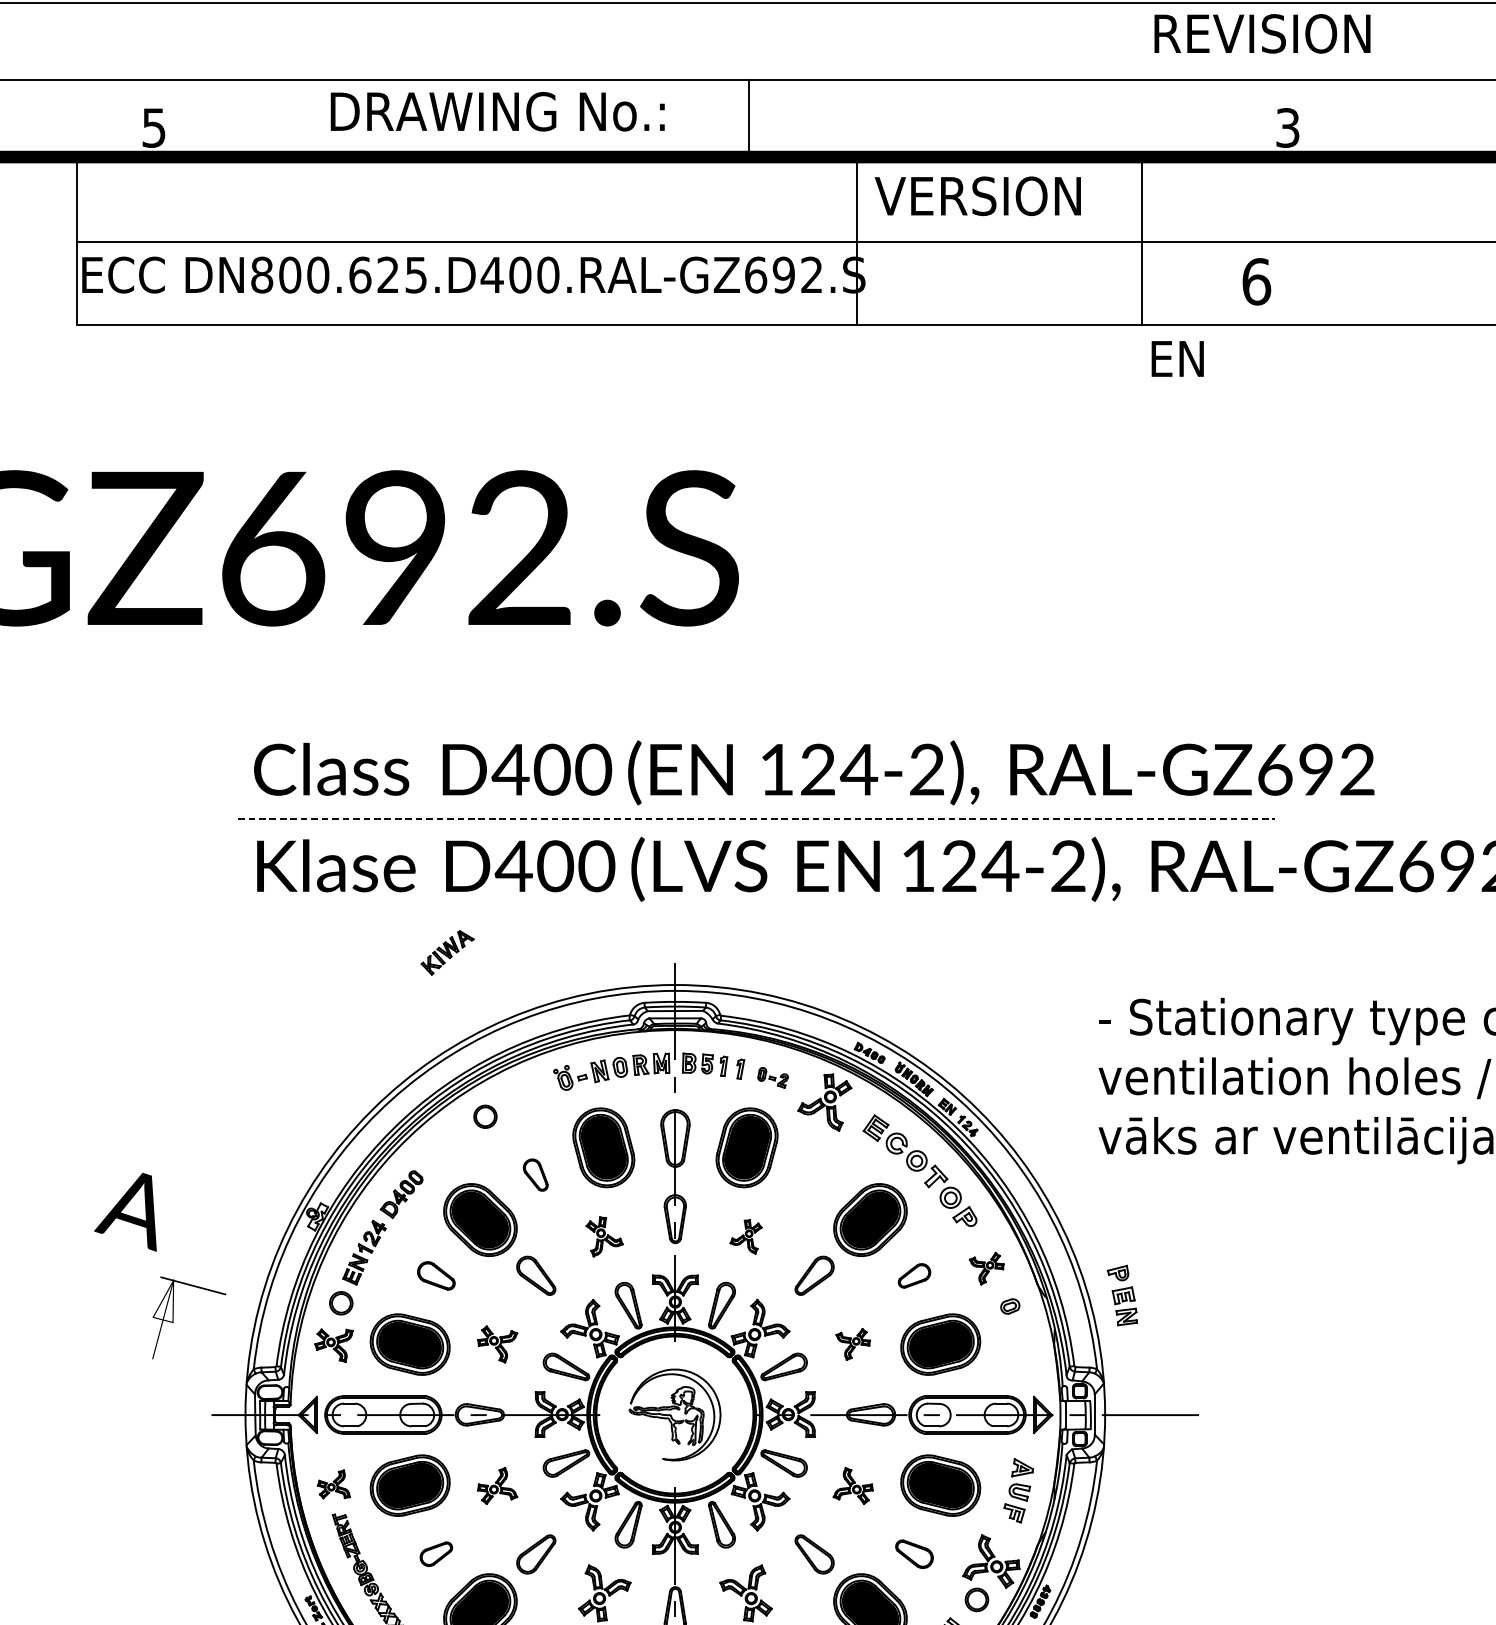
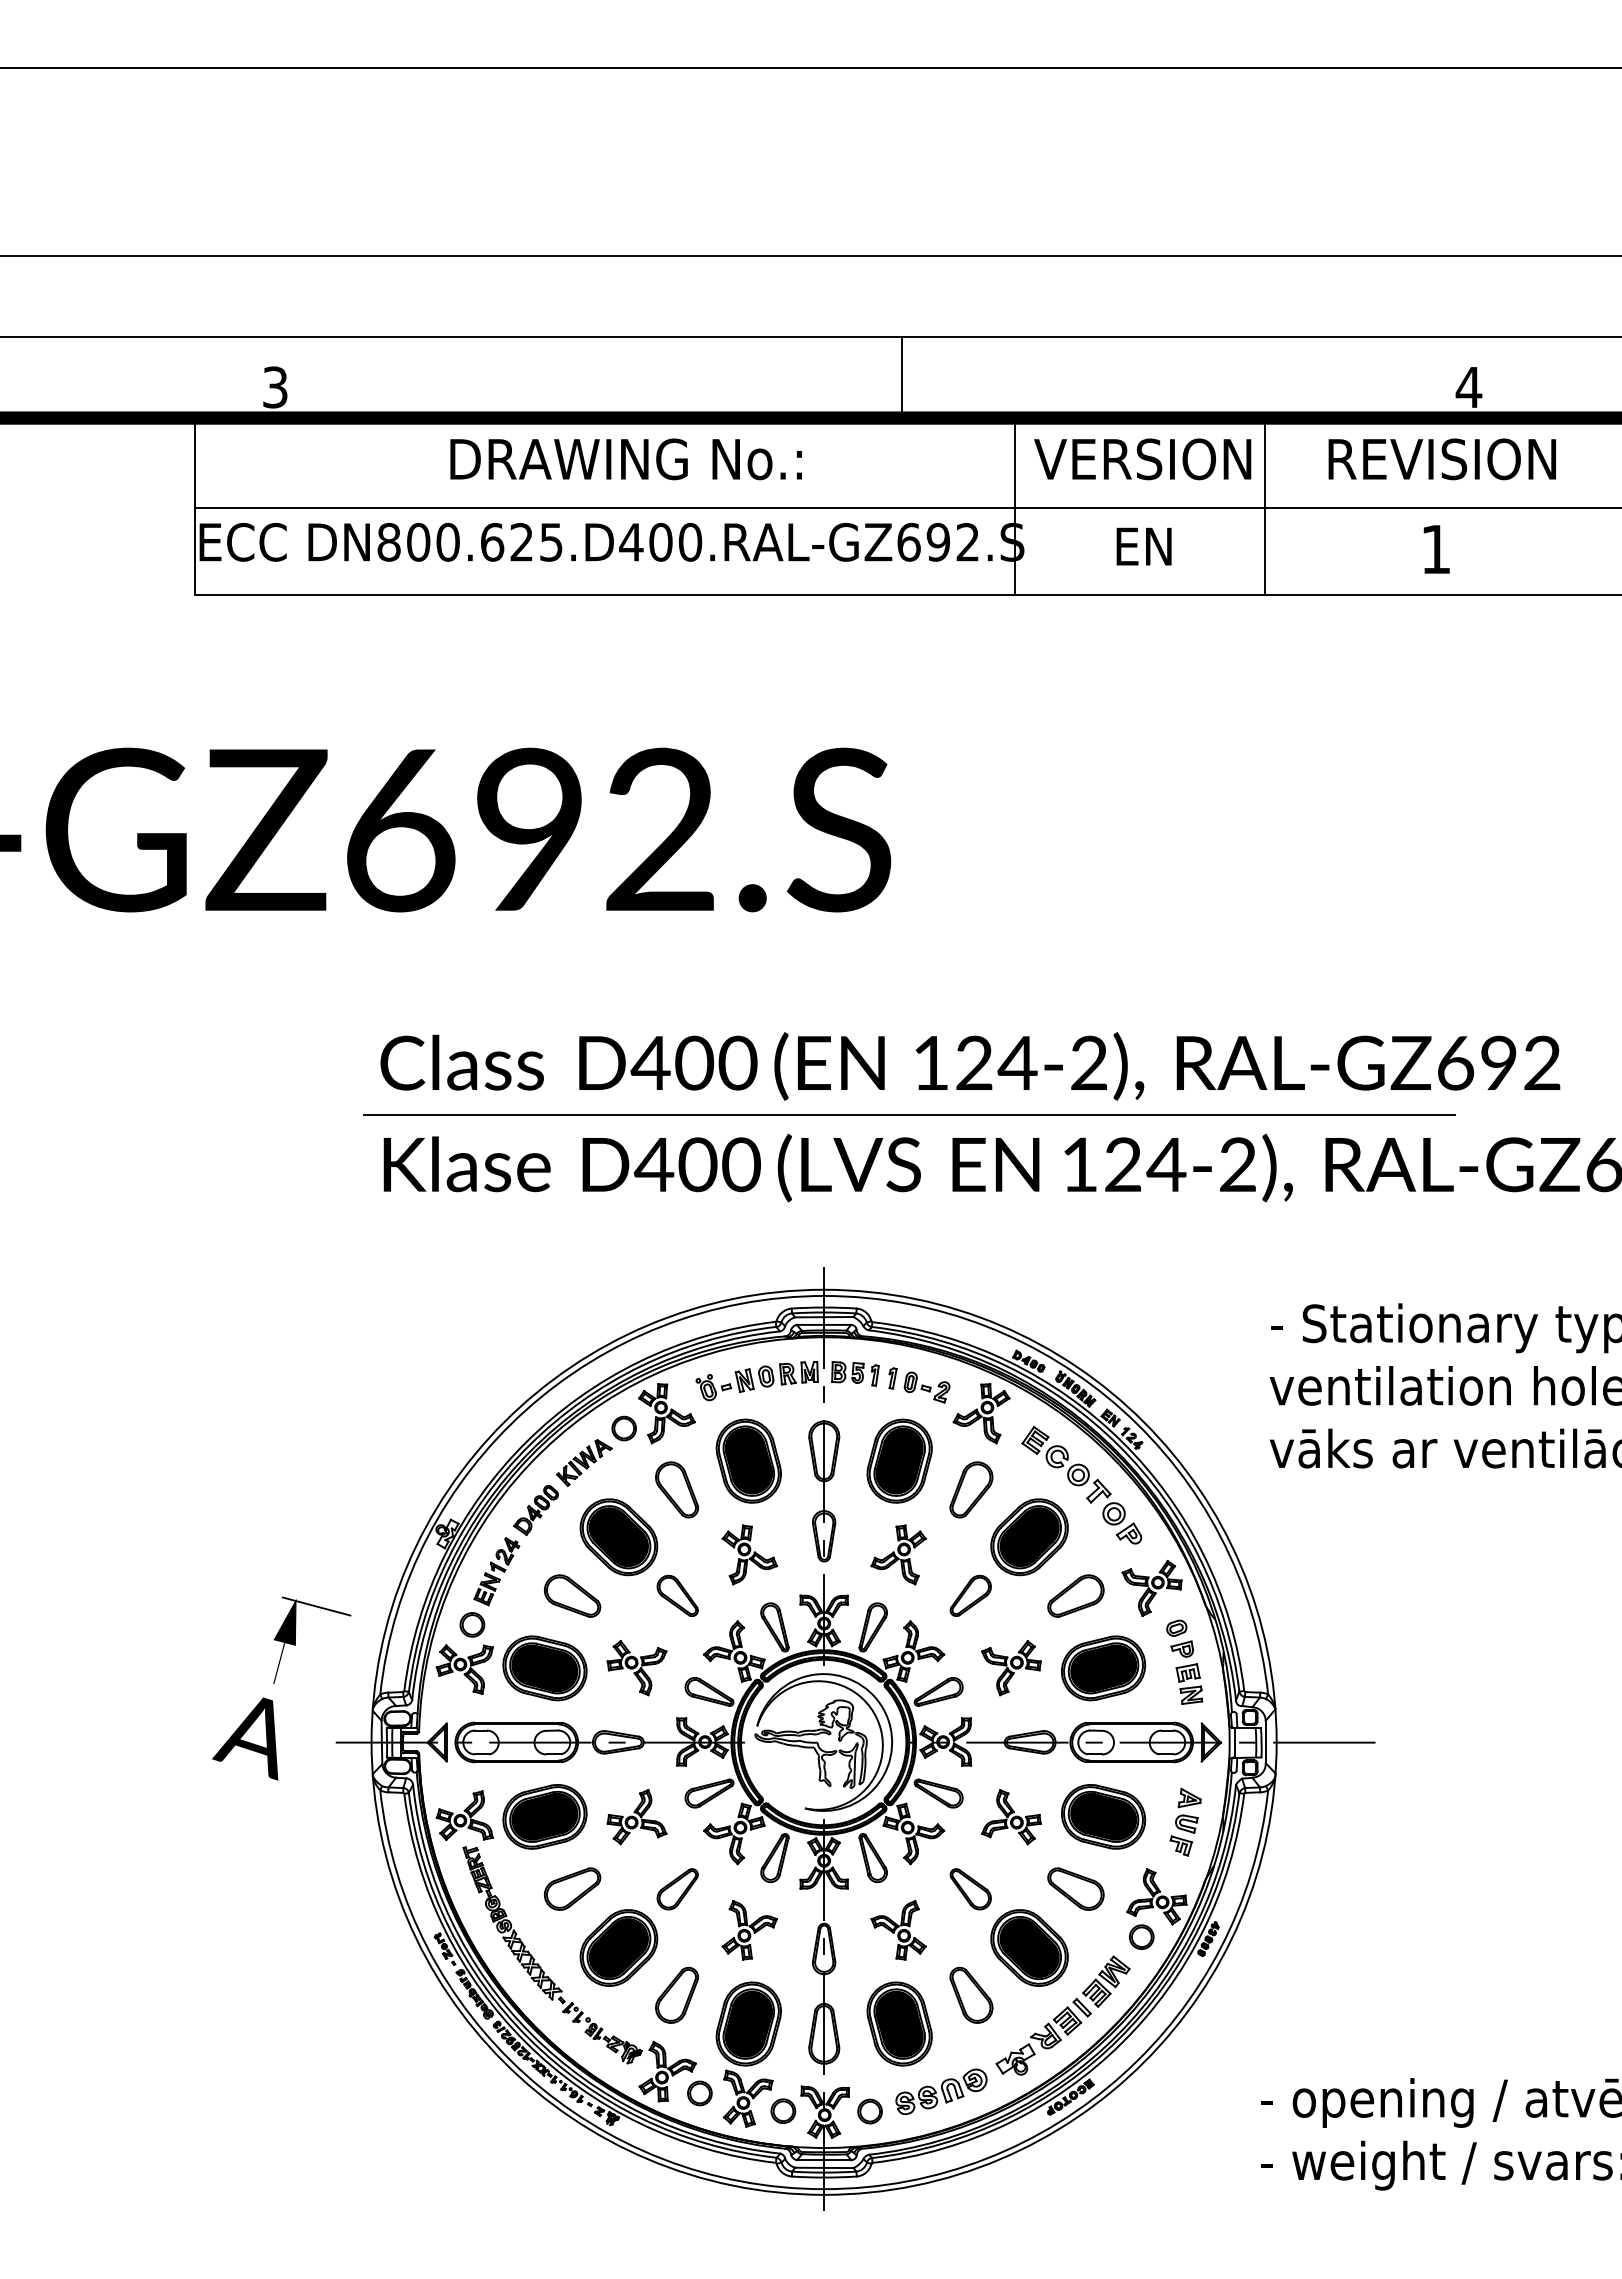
text: (1261, 33) -> (1441, 459), moved
text: (497, 111) -> (625, 459), moved
text: (154, 127) -> (275, 386), 5 -> 3
text: (1287, 128) -> (1468, 387), 3 -> 4
line: (1142, 241) -> (1265, 506), moved
text: (1256, 281) -> (1436, 549), 6 -> 1
text: (1177, 358) -> (1143, 546), moved
line: (756, 818) -> (909, 1114), dashed -> solid
part: (447, 952) -> (584, 1462), moved
part: (772, 1077) -> (926, 1387), size x1.43
part: (525, 1102) -> (666, 1413), added
part: (536, 1174) -> (677, 1489), size x1.67
part: (815, 1174) -> (971, 1489), added
text: (125, 1211) -> (245, 1738), moved
part: (604, 1236) -> (749, 1554), size x1.43
part: (745, 1236) -> (898, 1554), size x1.67
part: (986, 1268) -> (1151, 1588), size x1.67
part: (436, 1275) -> (572, 1595), size x1.43
part: (914, 1275) -> (1075, 1595), size x1.67
part: (1122, 1295) -> (1186, 1672), moved
fill: (162, 1301) -> (284, 1622), added
part: (497, 1344) -> (636, 1668), size x1.43
part: (853, 1344) -> (1011, 1668), size x1.67
part: (333, 1345) -> (464, 1669), size x1.43
part: (674, 1415) -> (823, 1742), size x1.43
part: (333, 1484) -> (464, 1815), size x1.67
part: (497, 1486) -> (636, 1817), size x1.43
part: (853, 1486) -> (1011, 1817), size x1.43
part: (436, 1553) -> (572, 1888), size x1.67
part: (914, 1553) -> (1075, 1888), size x1.43

